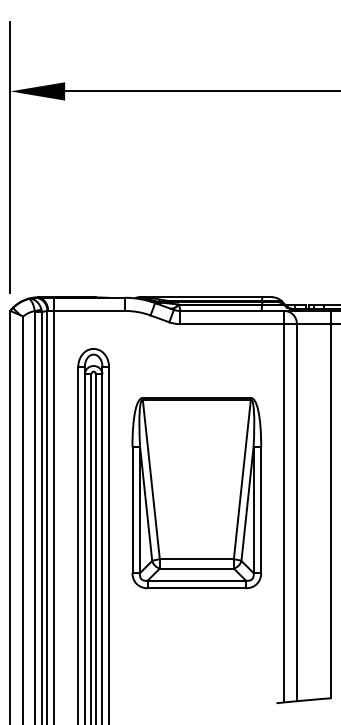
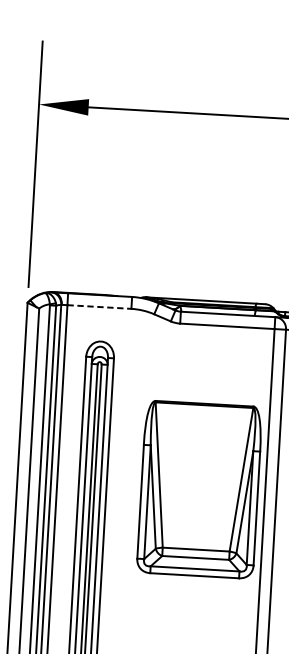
line: (90, 310) -> (100, 306), solid -> dashed
part: (196, 493) -> (199, 490), moved

